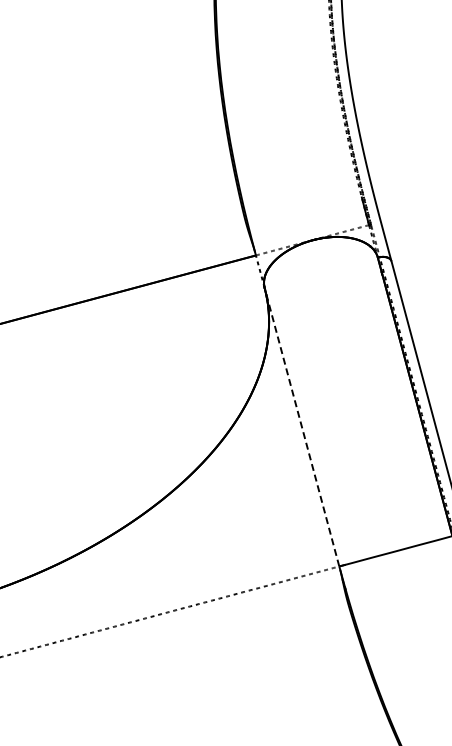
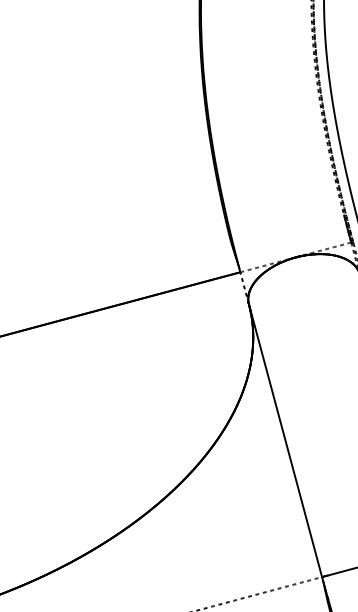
line: (301, 426) -> (285, 439), dashed -> solid

